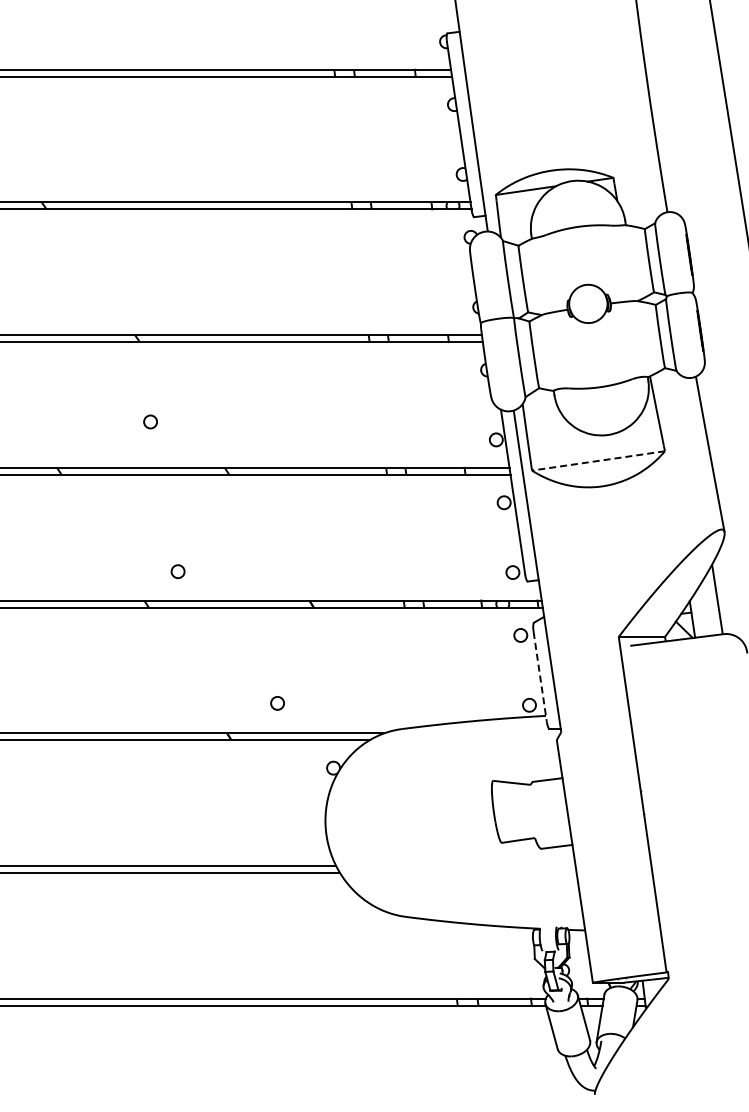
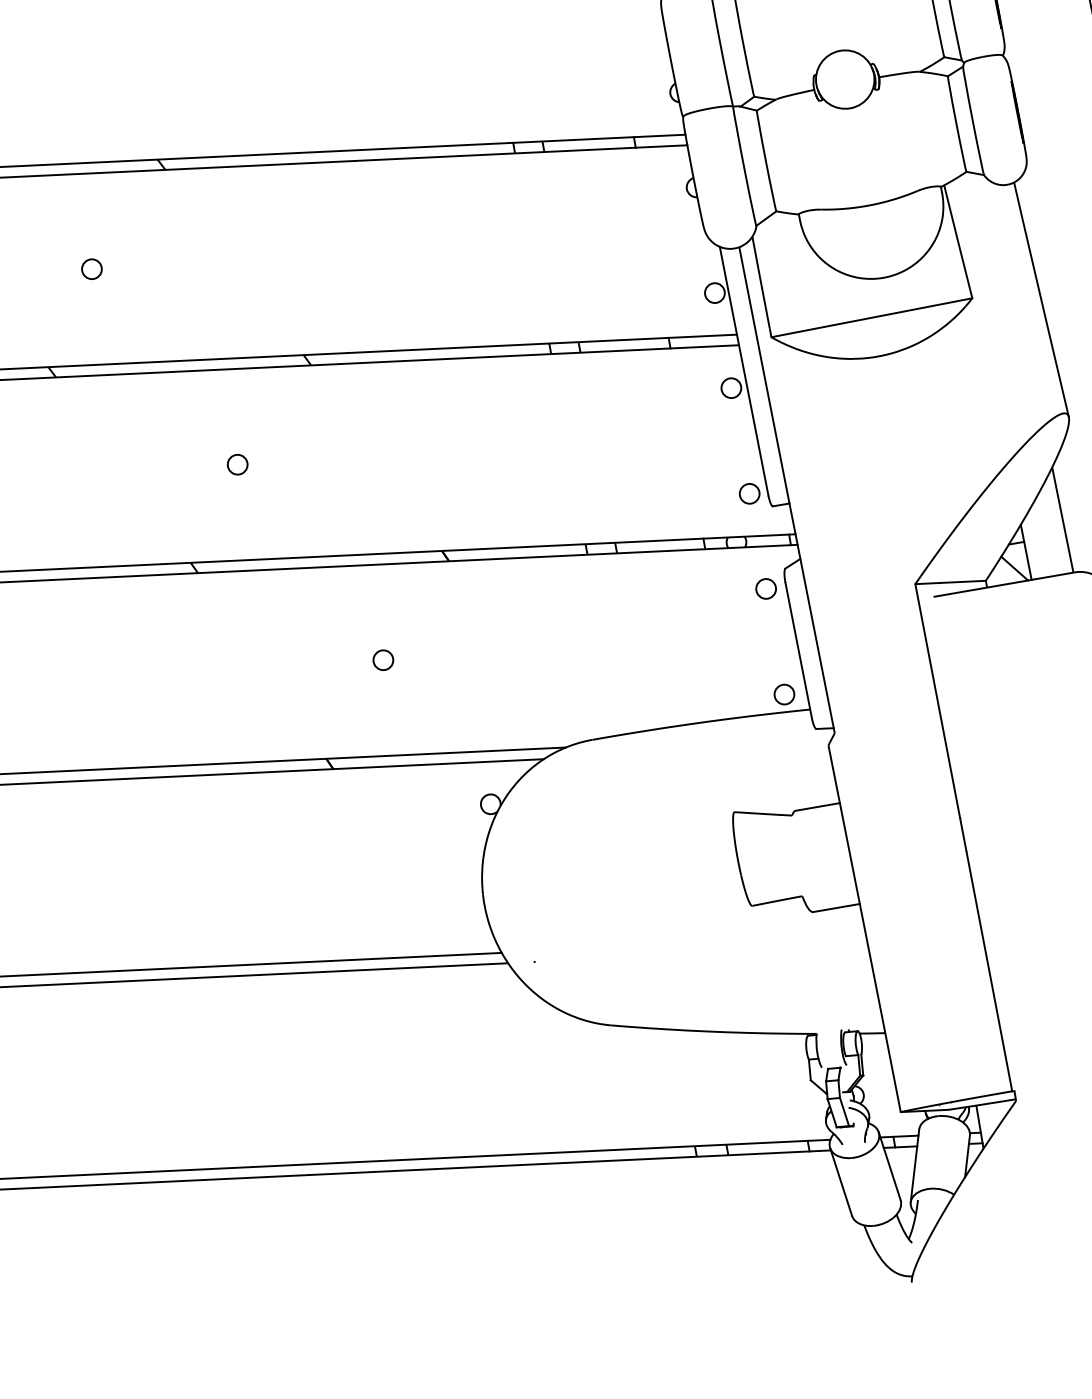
circle: (150, 421) -> (91, 268), moved
line: (598, 460) -> (871, 317), dashed -> solid
circle: (177, 571) -> (236, 464), moved
line: (540, 677) -> (799, 651), dashed -> solid
circle: (277, 703) -> (383, 660), moved

